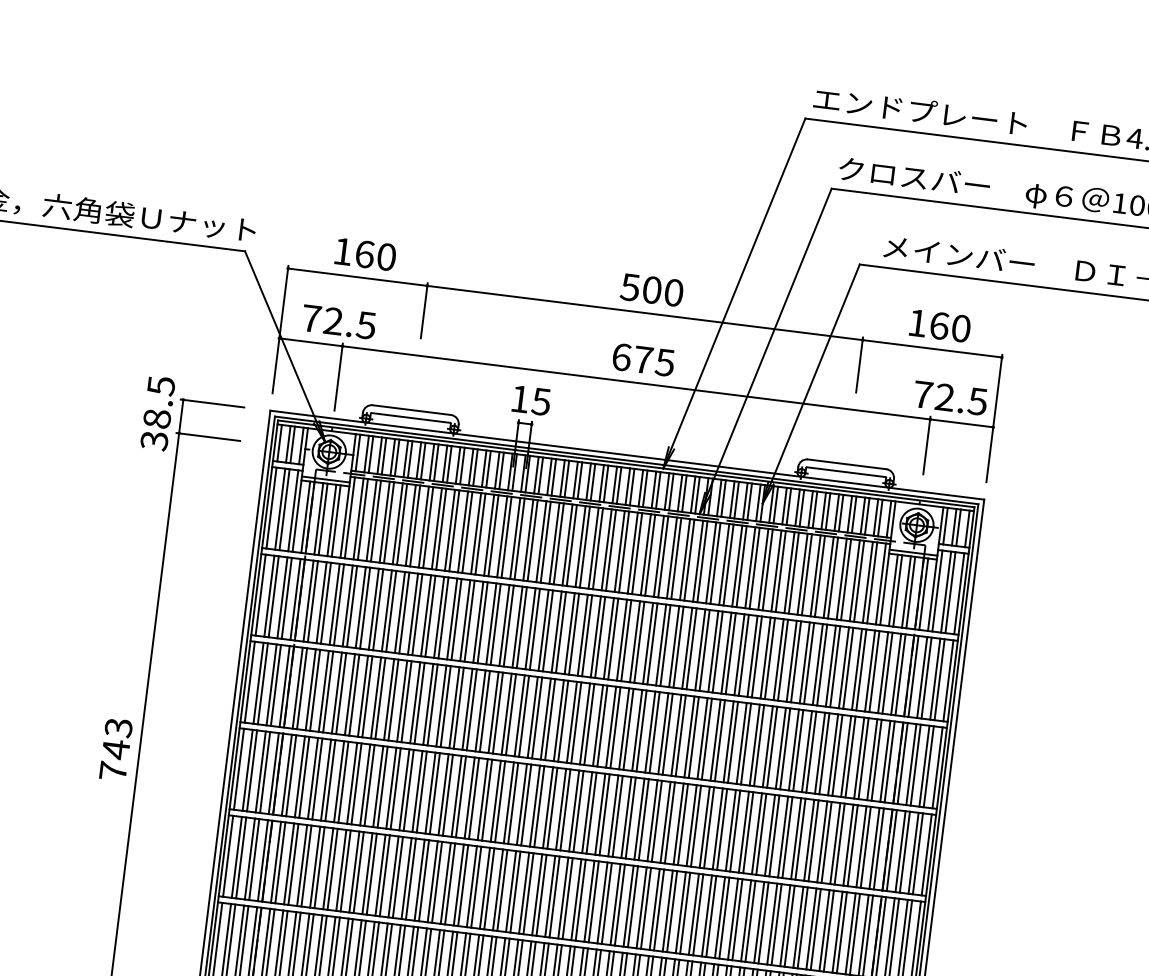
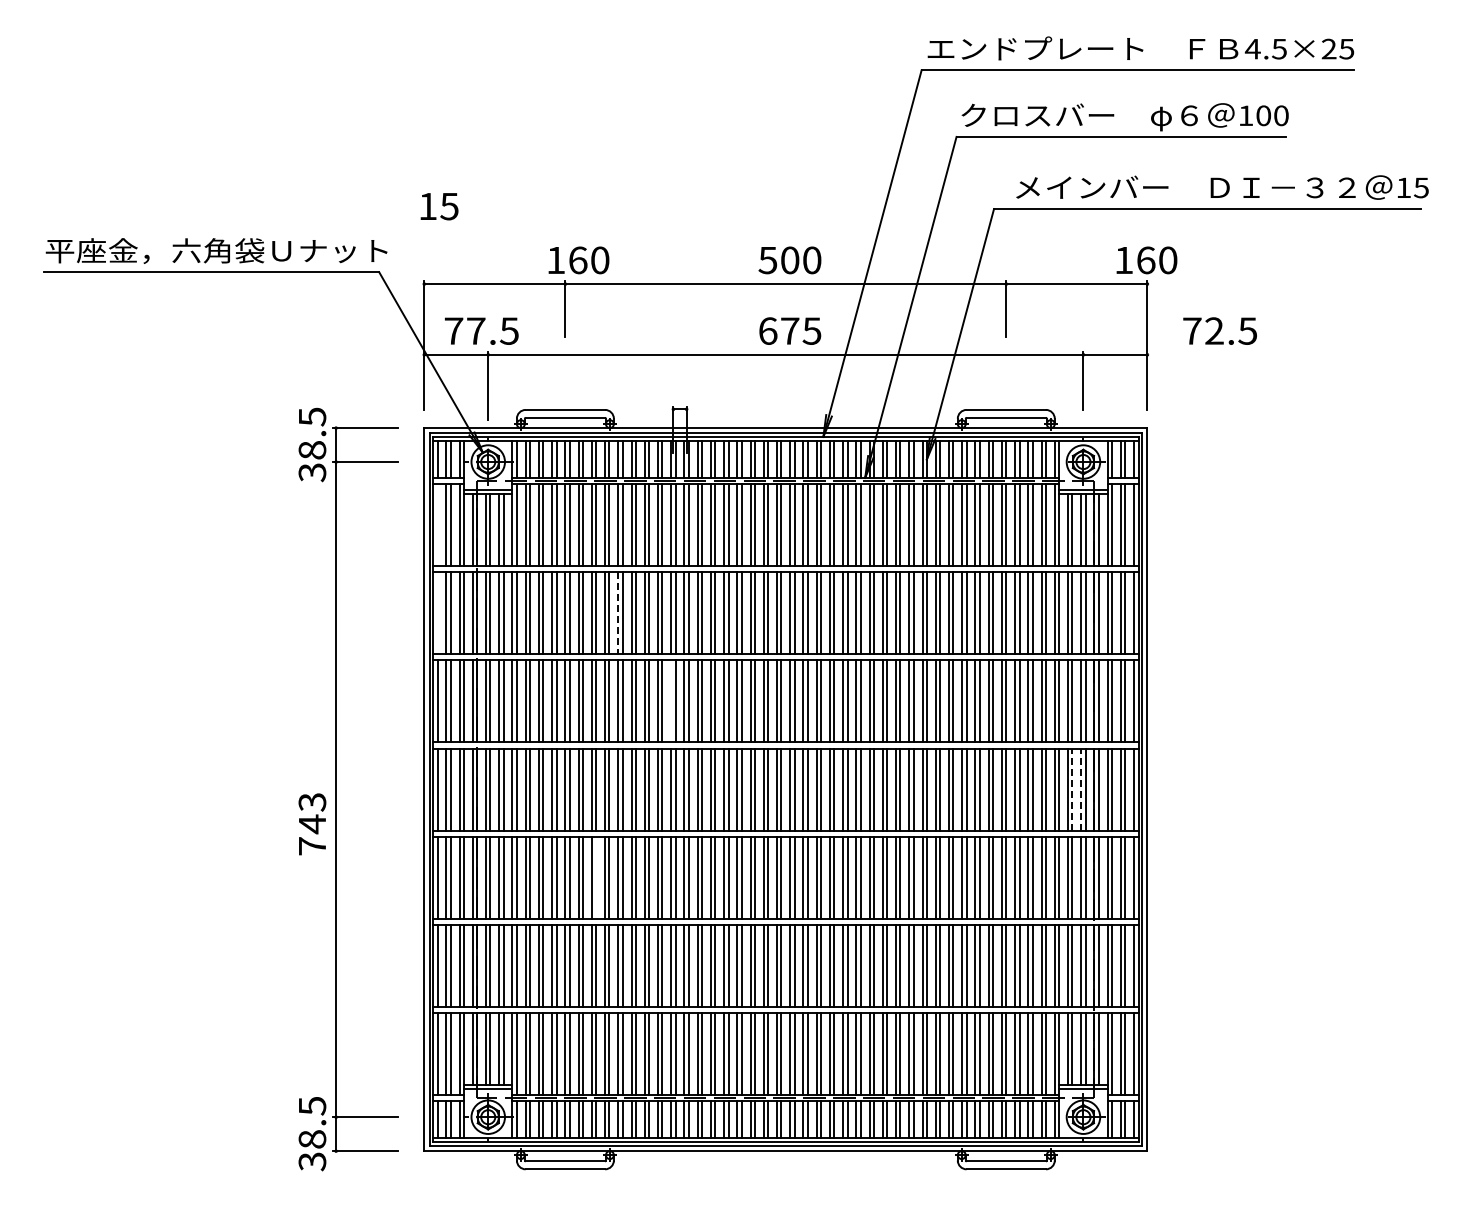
text: (365, 254) -> (578, 260), moved
text: (333, 320) -> (476, 330), 72.5 -> 77.5
text: (939, 326) -> (1146, 260), moved
text: (949, 397) -> (1219, 330), moved
text: (531, 400) -> (439, 206), moved
line: (271, 508) -> (437, 525), removed
line: (260, 595) -> (437, 613), removed
line: (439, 617) -> (618, 613), solid -> dashed
line: (480, 711) -> (671, 701), removed
text: (116, 749) -> (312, 824), moved
line: (865, 847) -> (1072, 789), solid -> dashed
line: (874, 848) -> (1081, 789), solid -> dashed
line: (385, 875) -> (596, 877), removed

